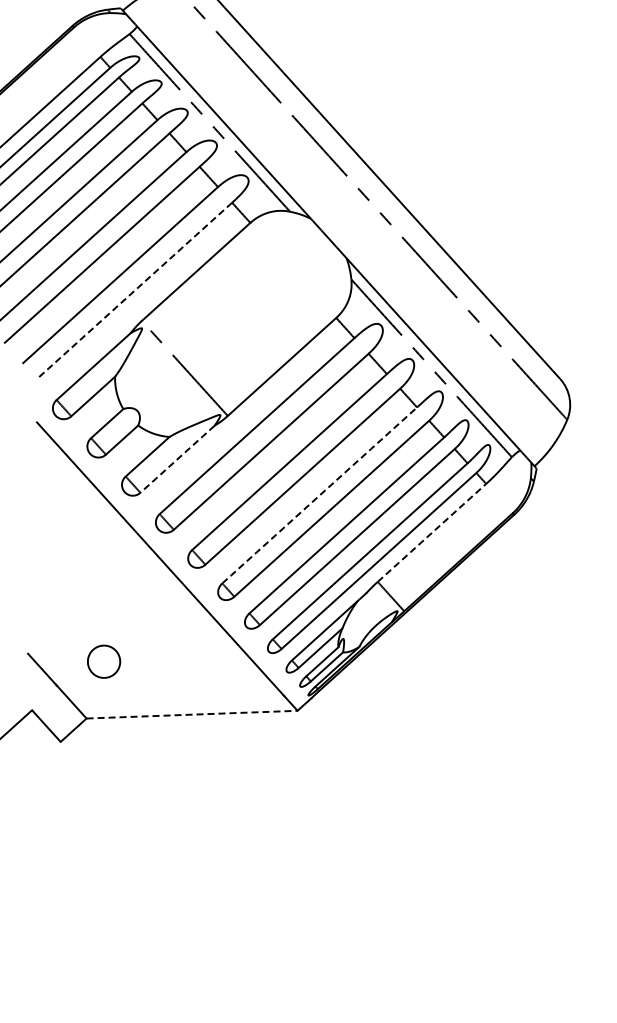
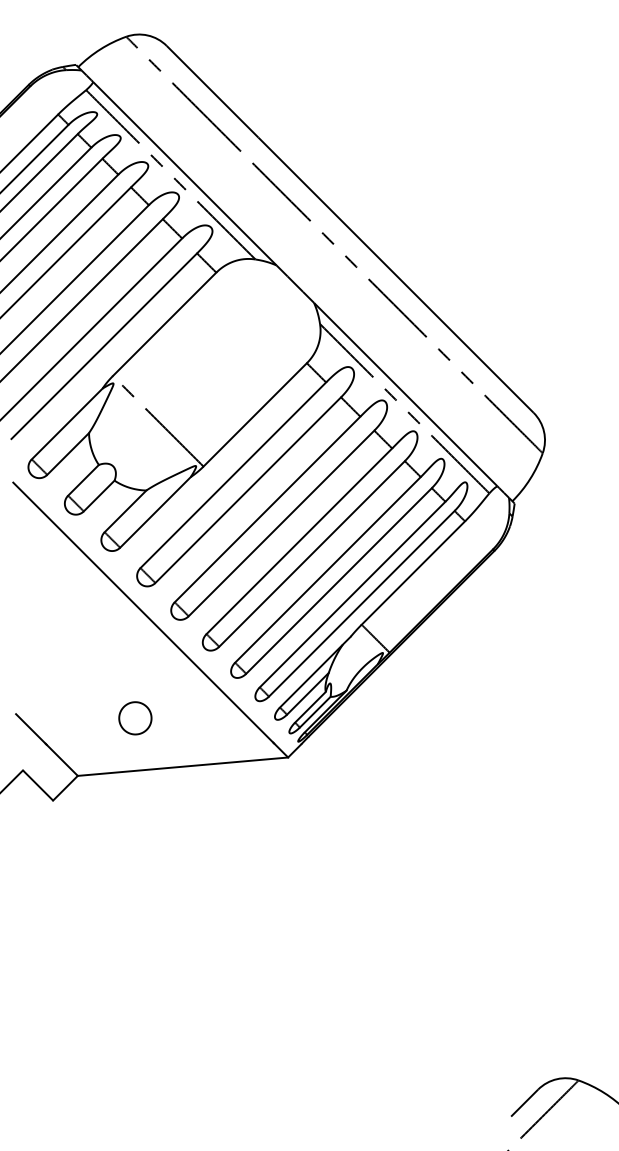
line: (133, 290) -> (103, 346), dashed -> solid
line: (177, 459) -> (155, 512), dashed -> solid
line: (319, 494) -> (299, 540), dashed -> solid
line: (432, 532) -> (413, 572), dashed -> solid
part: (104, 661) -> (135, 718), moved
line: (191, 714) -> (182, 766), dashed -> solid

